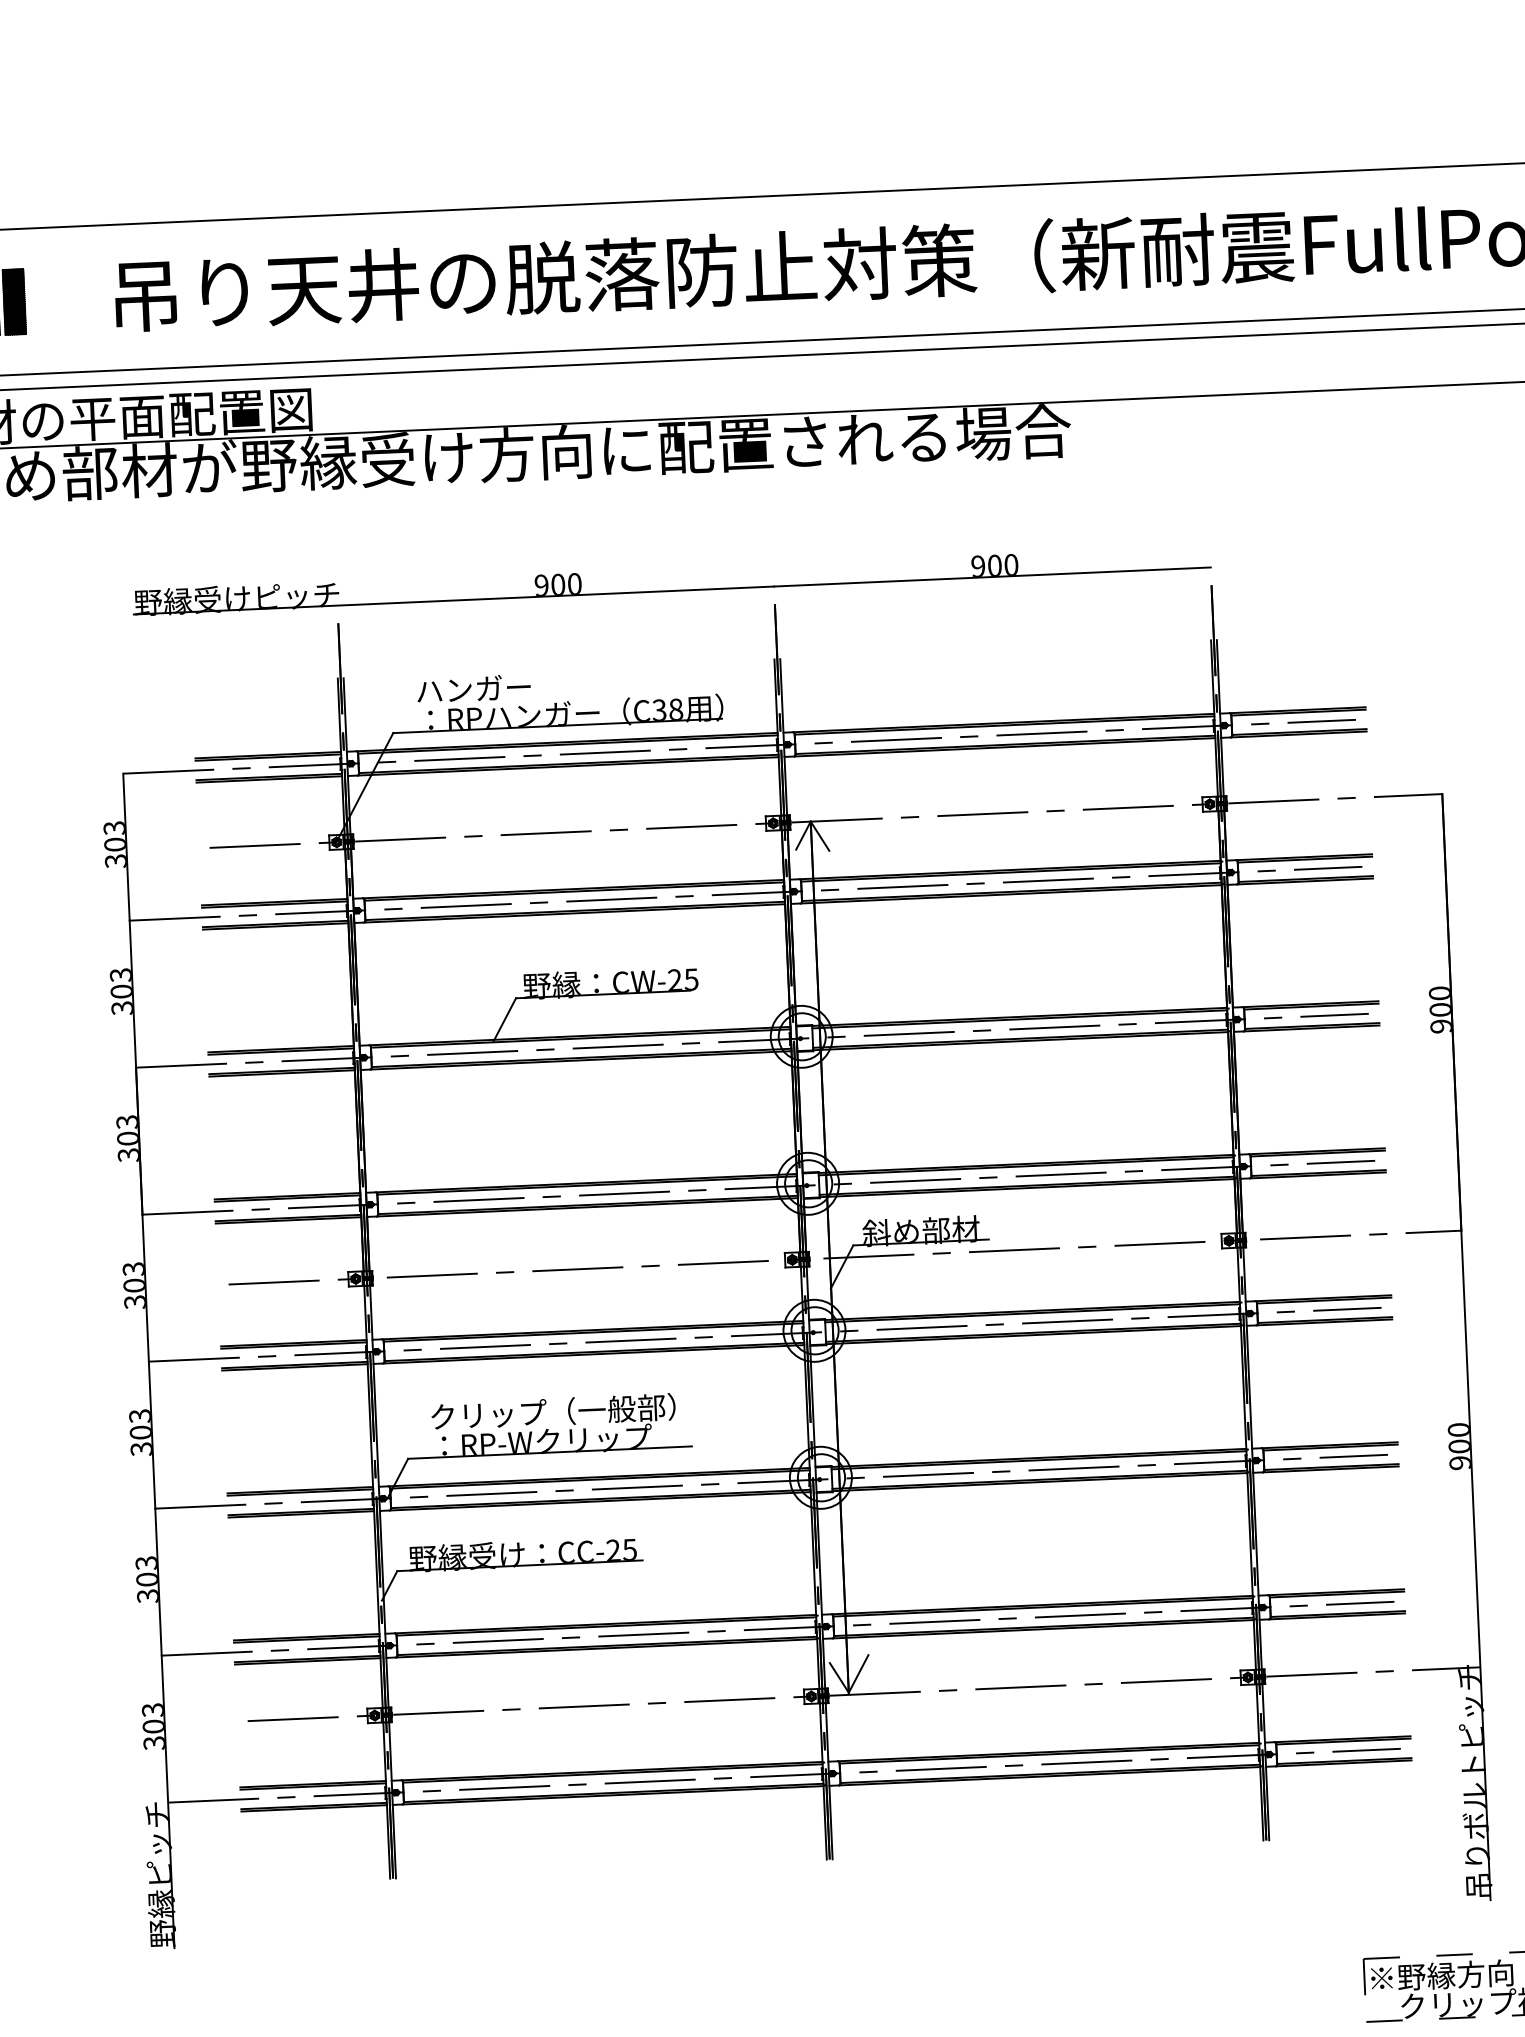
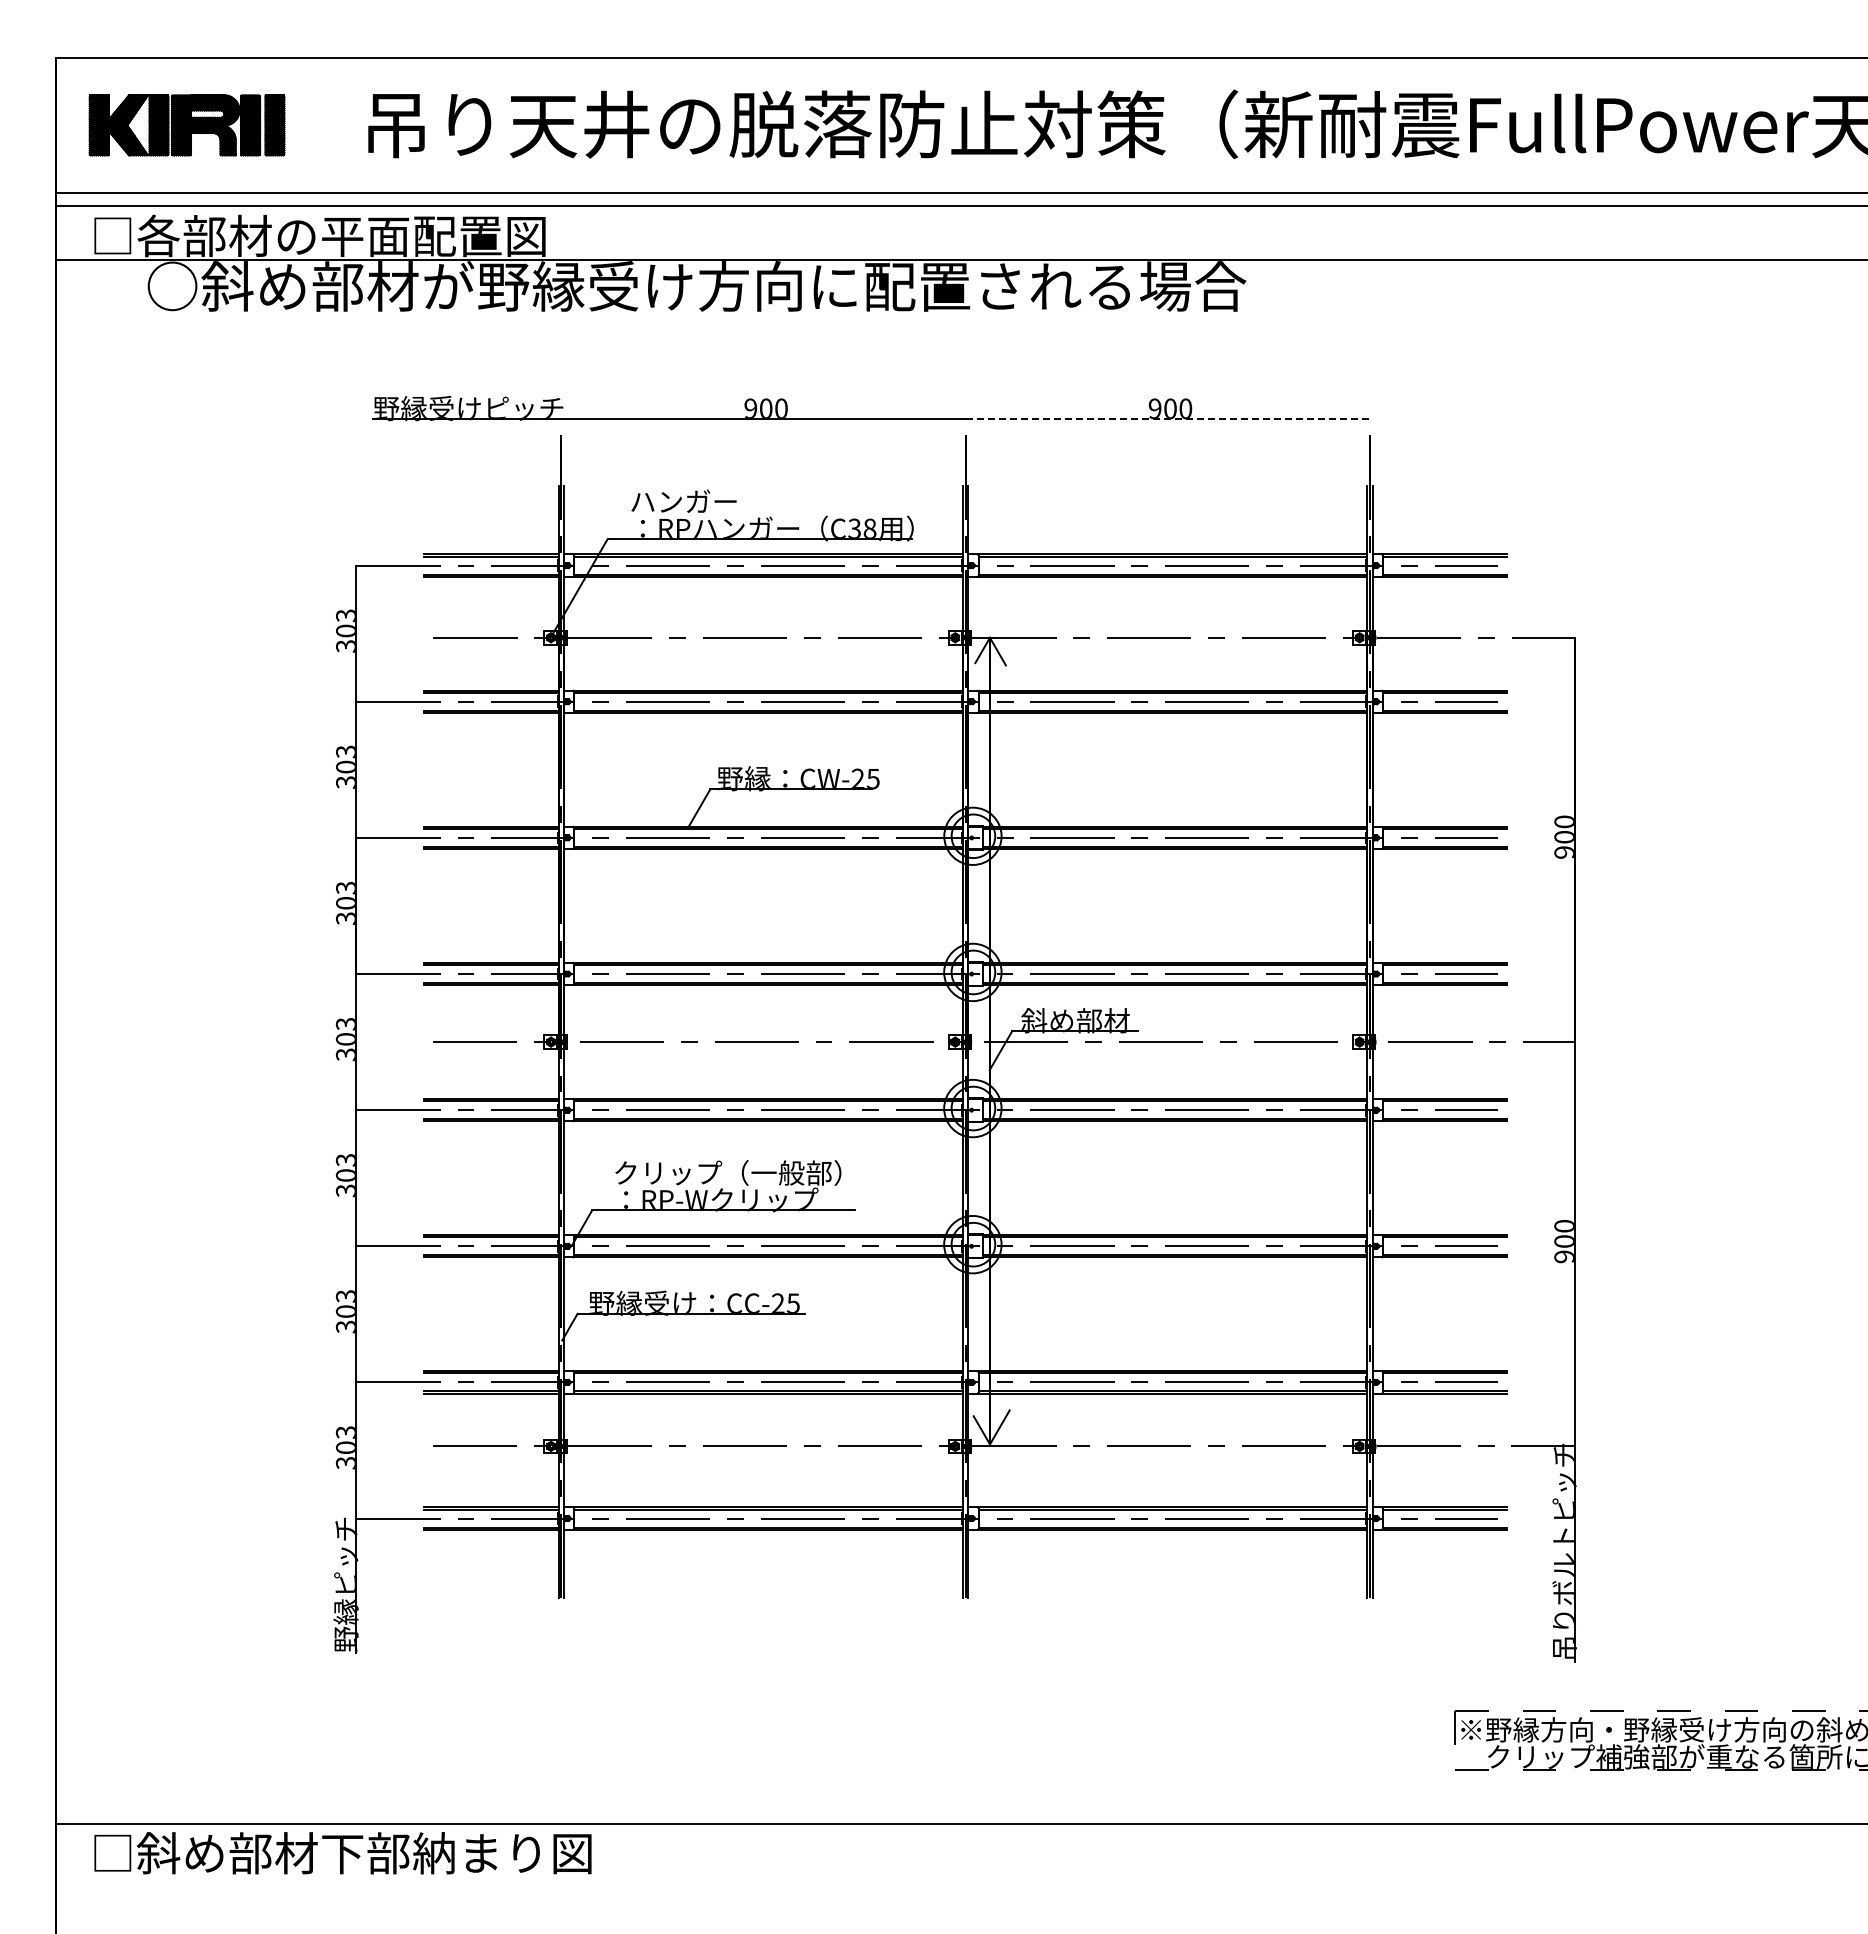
line: (993, 577) -> (1168, 419), solid -> dashed

